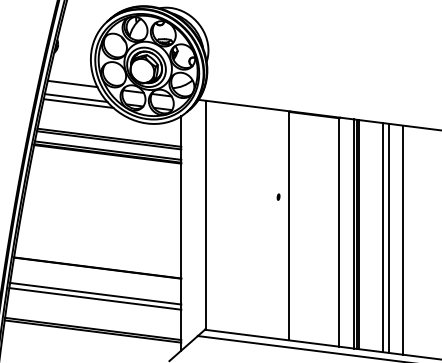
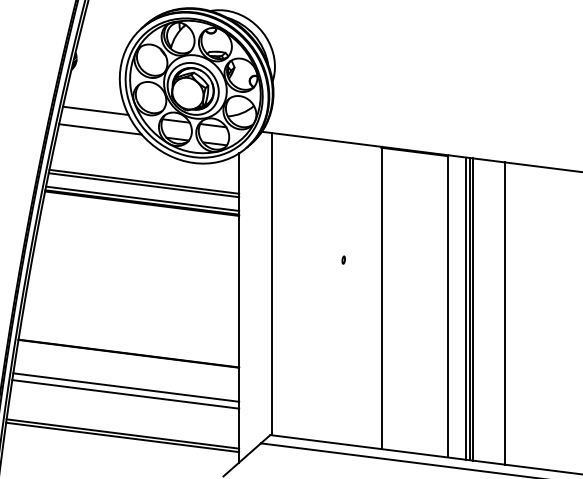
line: (78, 103) -> (103, 136), removed
part: (278, 196) -> (343, 259), moved
line: (389, 237) -> (513, 313), removed
line: (403, 239) -> (532, 316), removed

